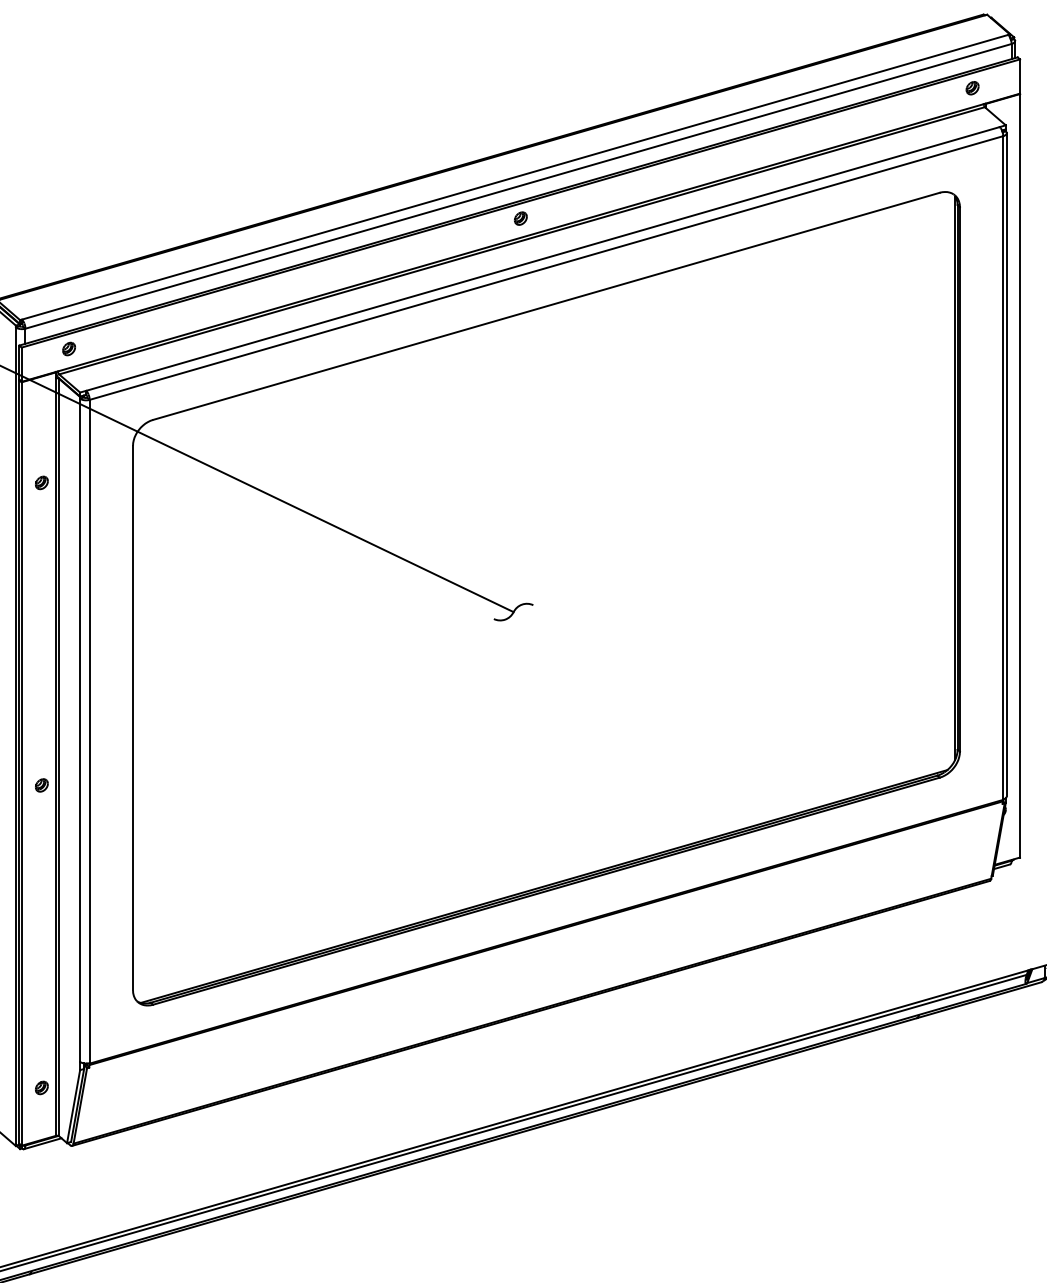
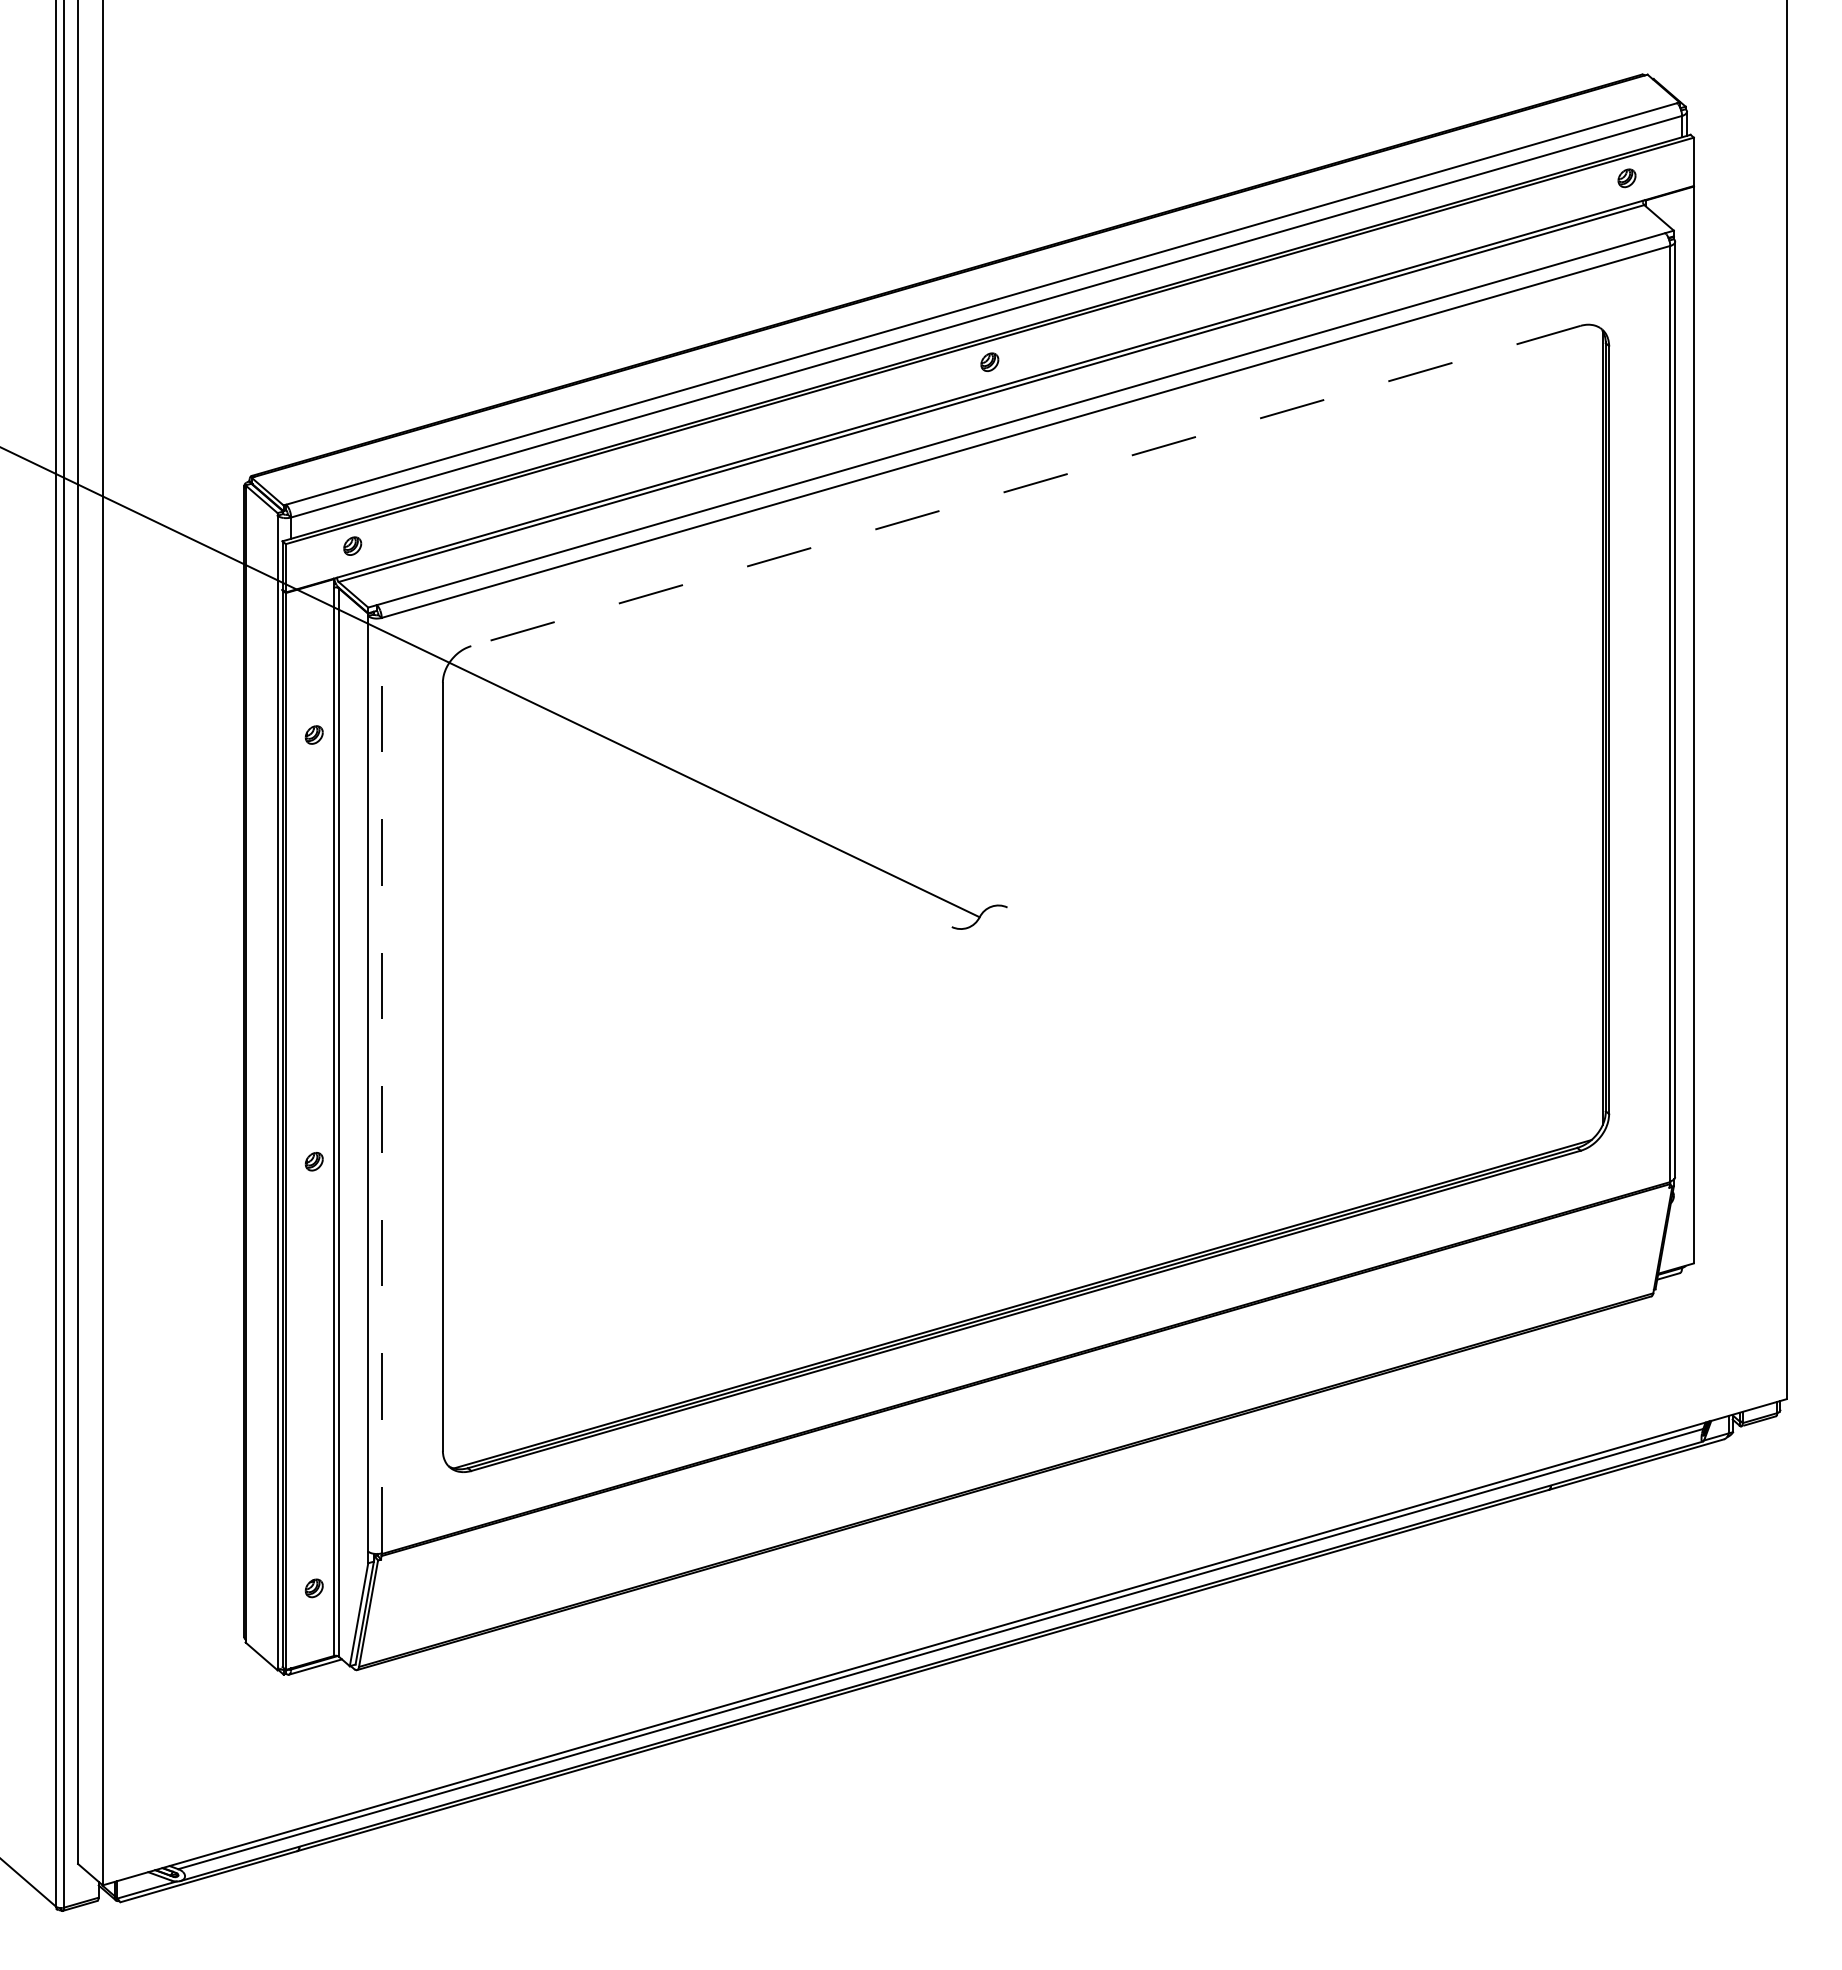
line: (546, 306) -> (1025, 486), solid -> dashed
line: (89, 731) -> (381, 1085), solid -> dashed

